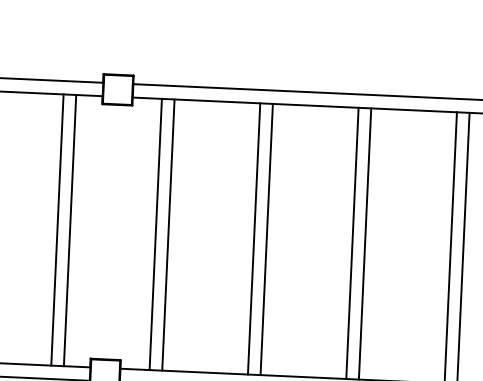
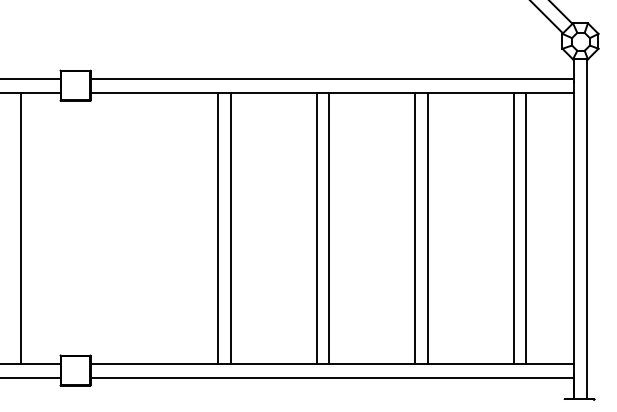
line: (70, 230) -> (34, 228), removed
line: (155, 234) -> (119, 228), removed
line: (168, 235) -> (132, 228), removed

